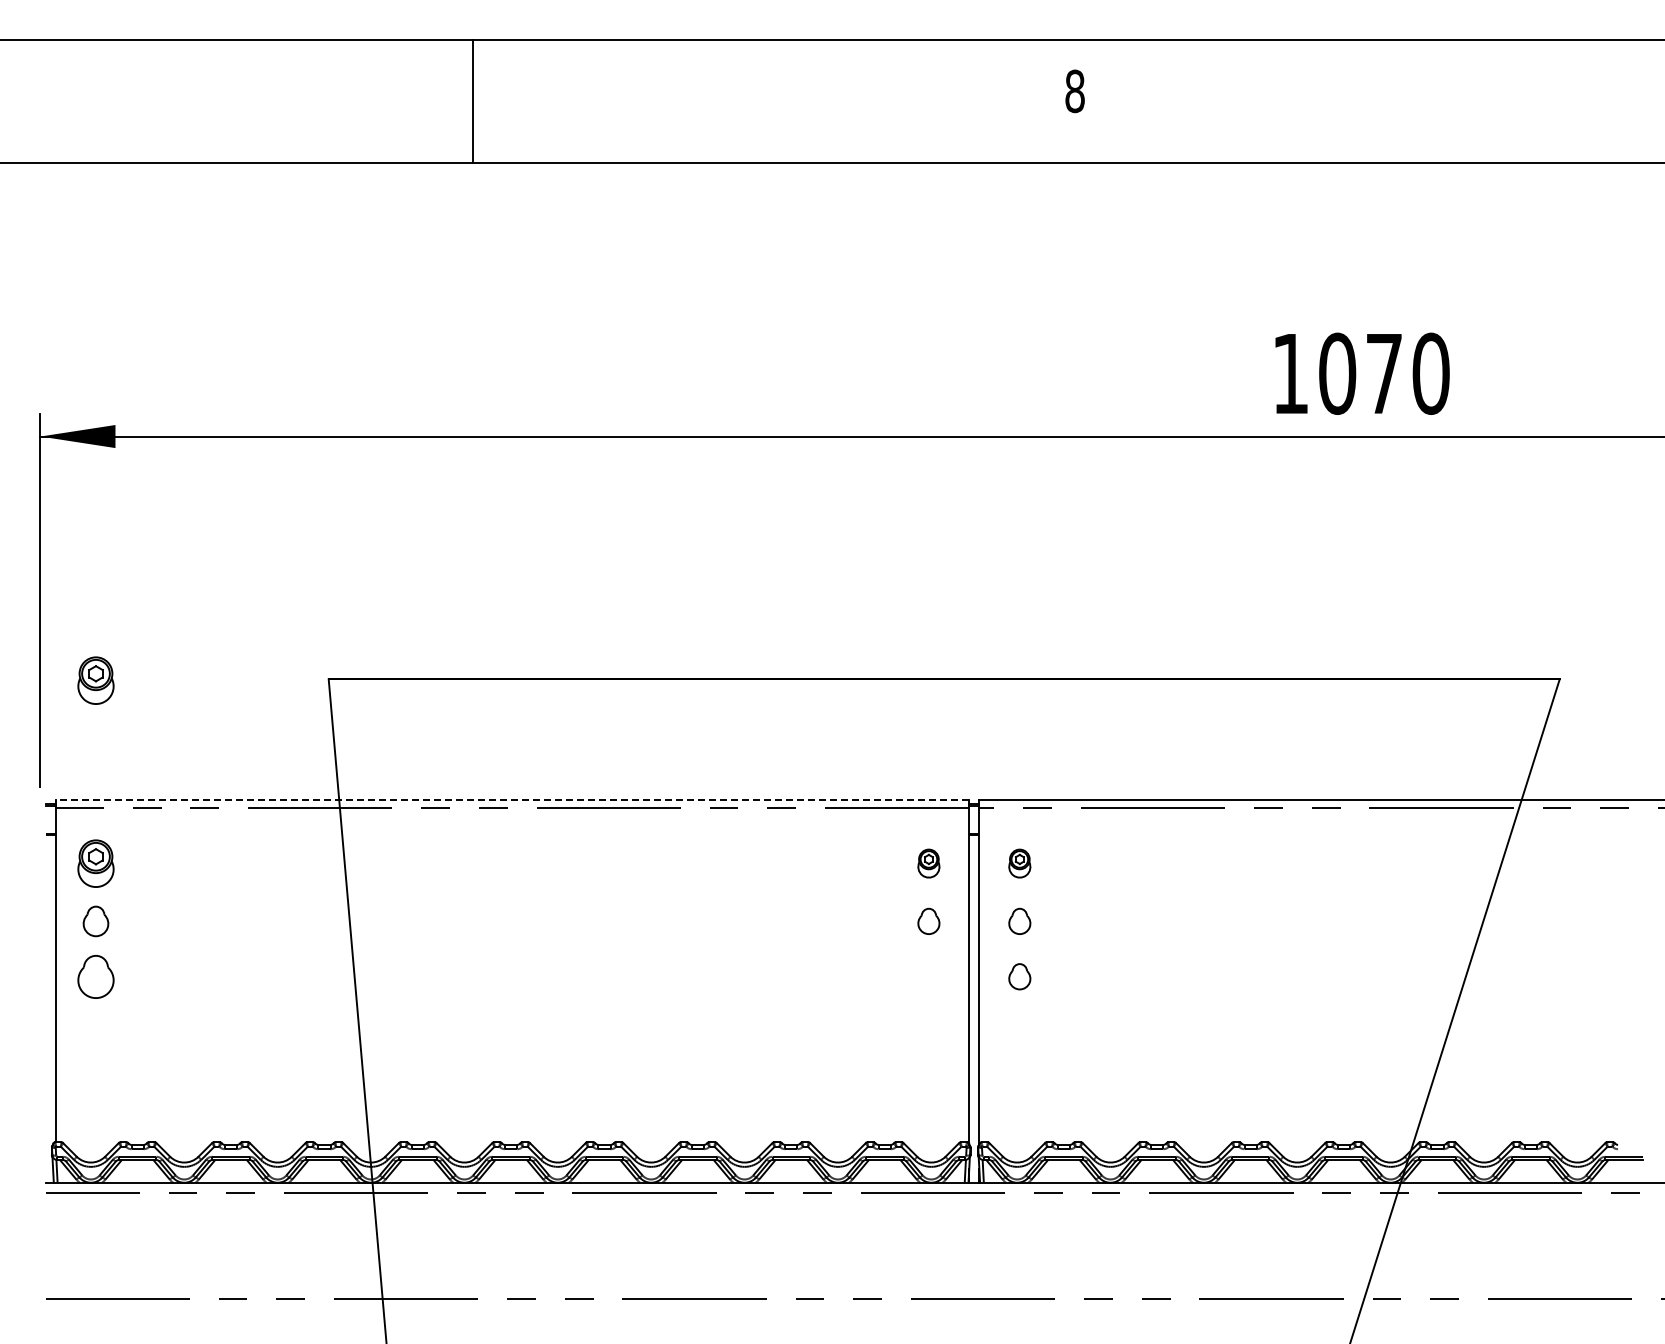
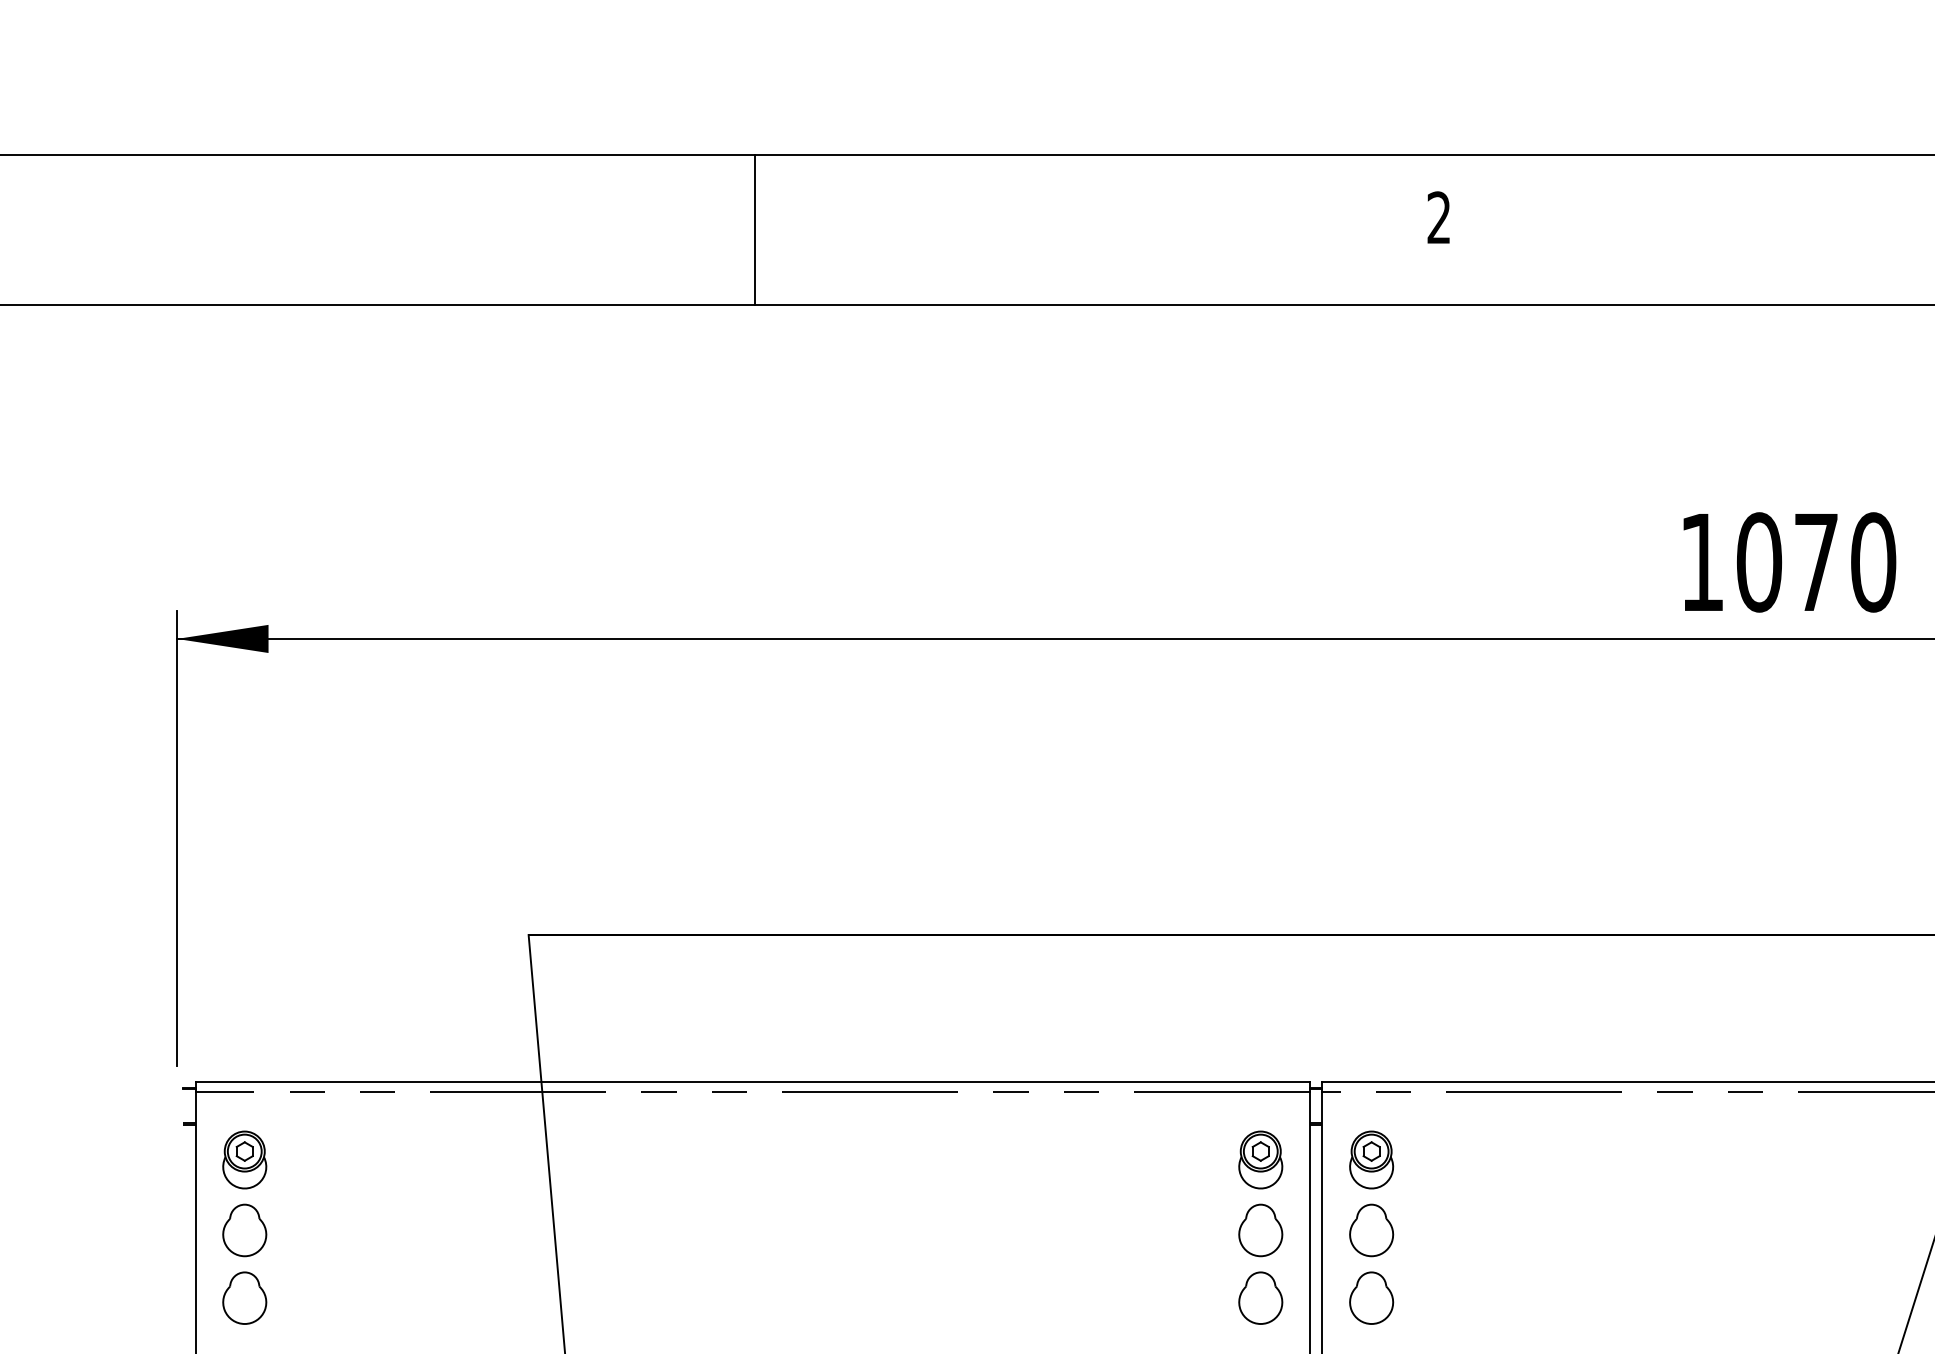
text: (1074, 91) -> (1438, 218), 8 -> 2
line: (472, 101) -> (754, 230), moved
part: (95, 680) -> (244, 936), removed
line: (512, 799) -> (752, 1081), dashed -> solid
part: (928, 863) -> (1260, 1159), size x1.67
part: (1019, 863) -> (1371, 1159), size x1.67
part: (95, 921) -> (244, 1230), size x1.43
part: (928, 921) -> (1260, 1230), size x1.67
part: (1019, 921) -> (1371, 1230), size x1.67
part: (928, 976) -> (1260, 1297), added
part: (1019, 976) -> (1371, 1297), size x1.67

